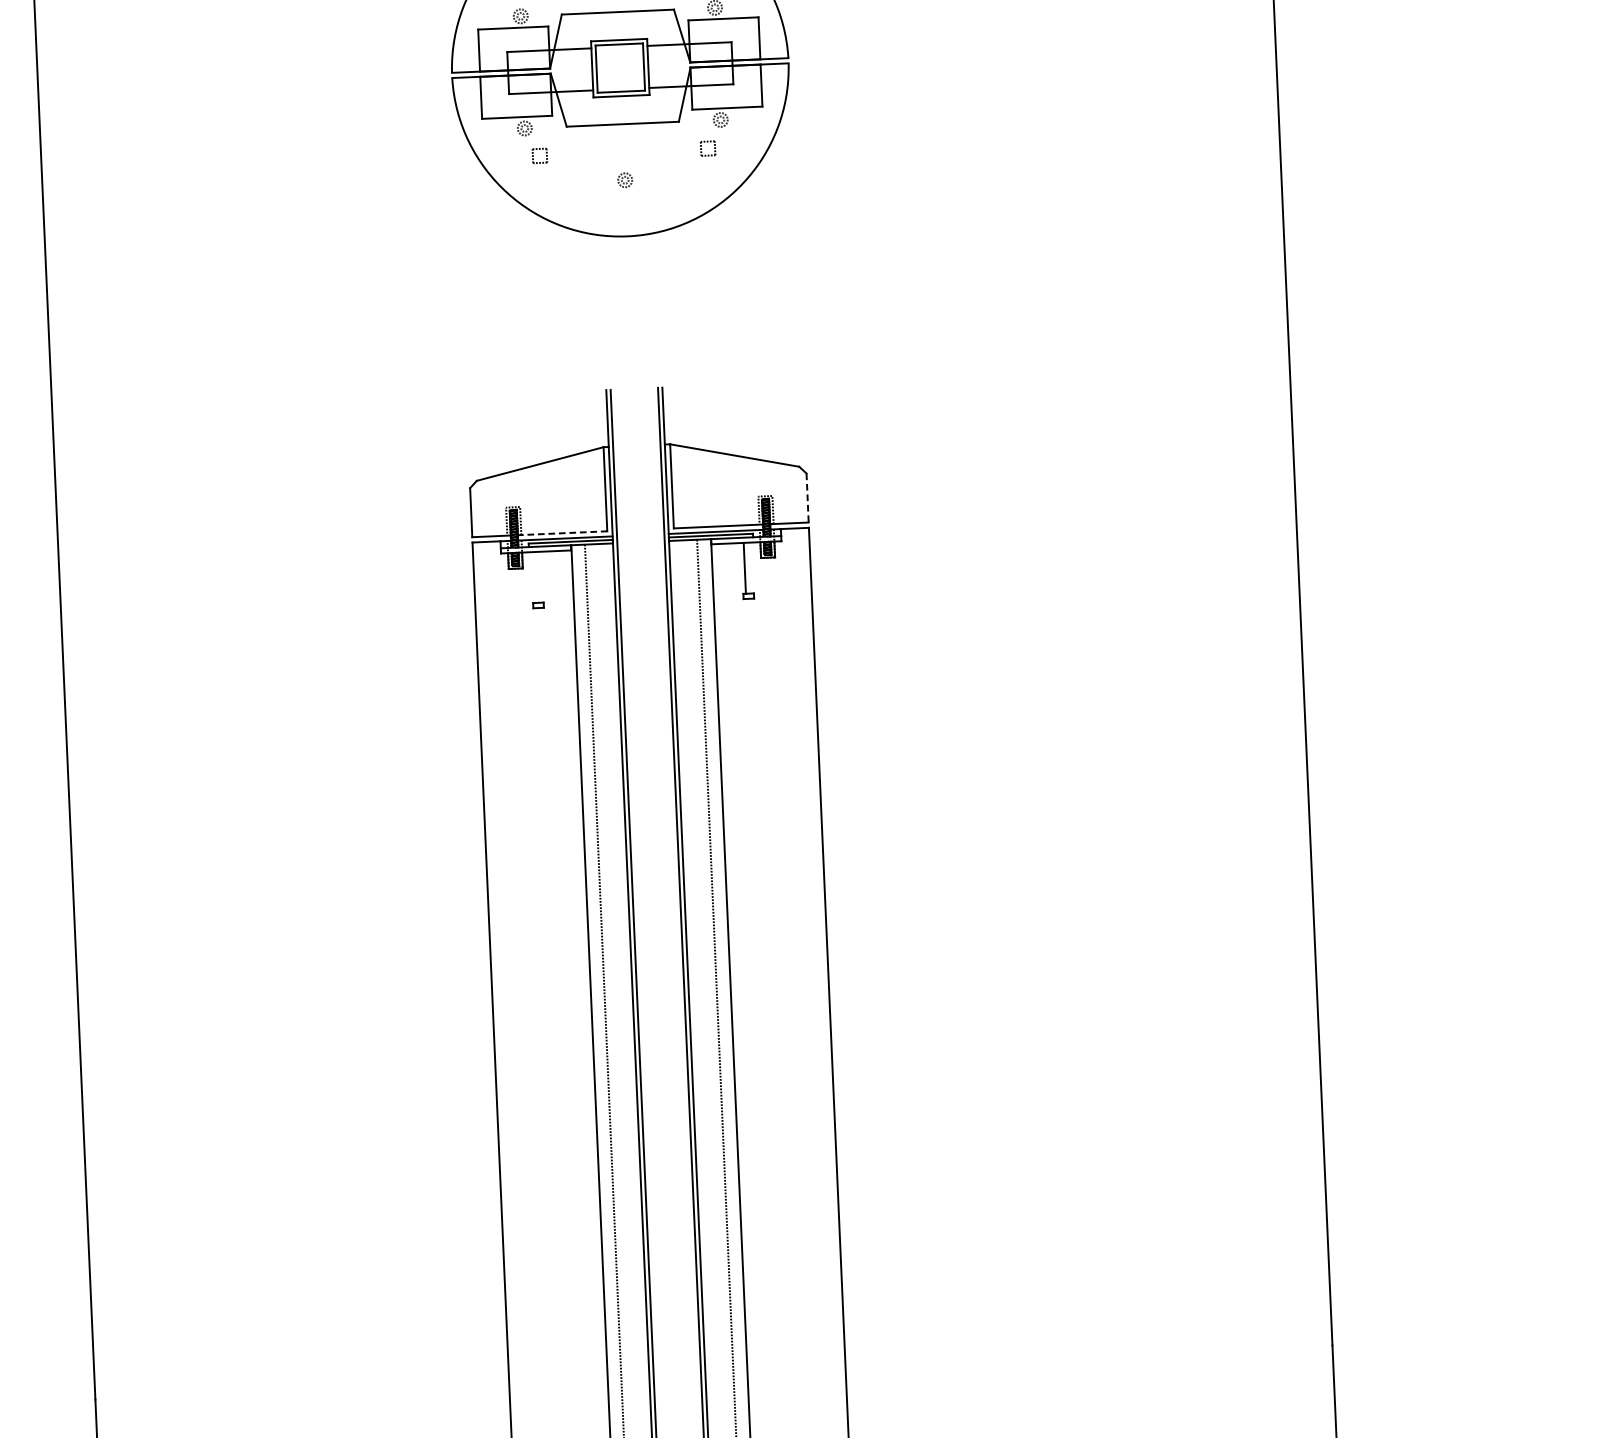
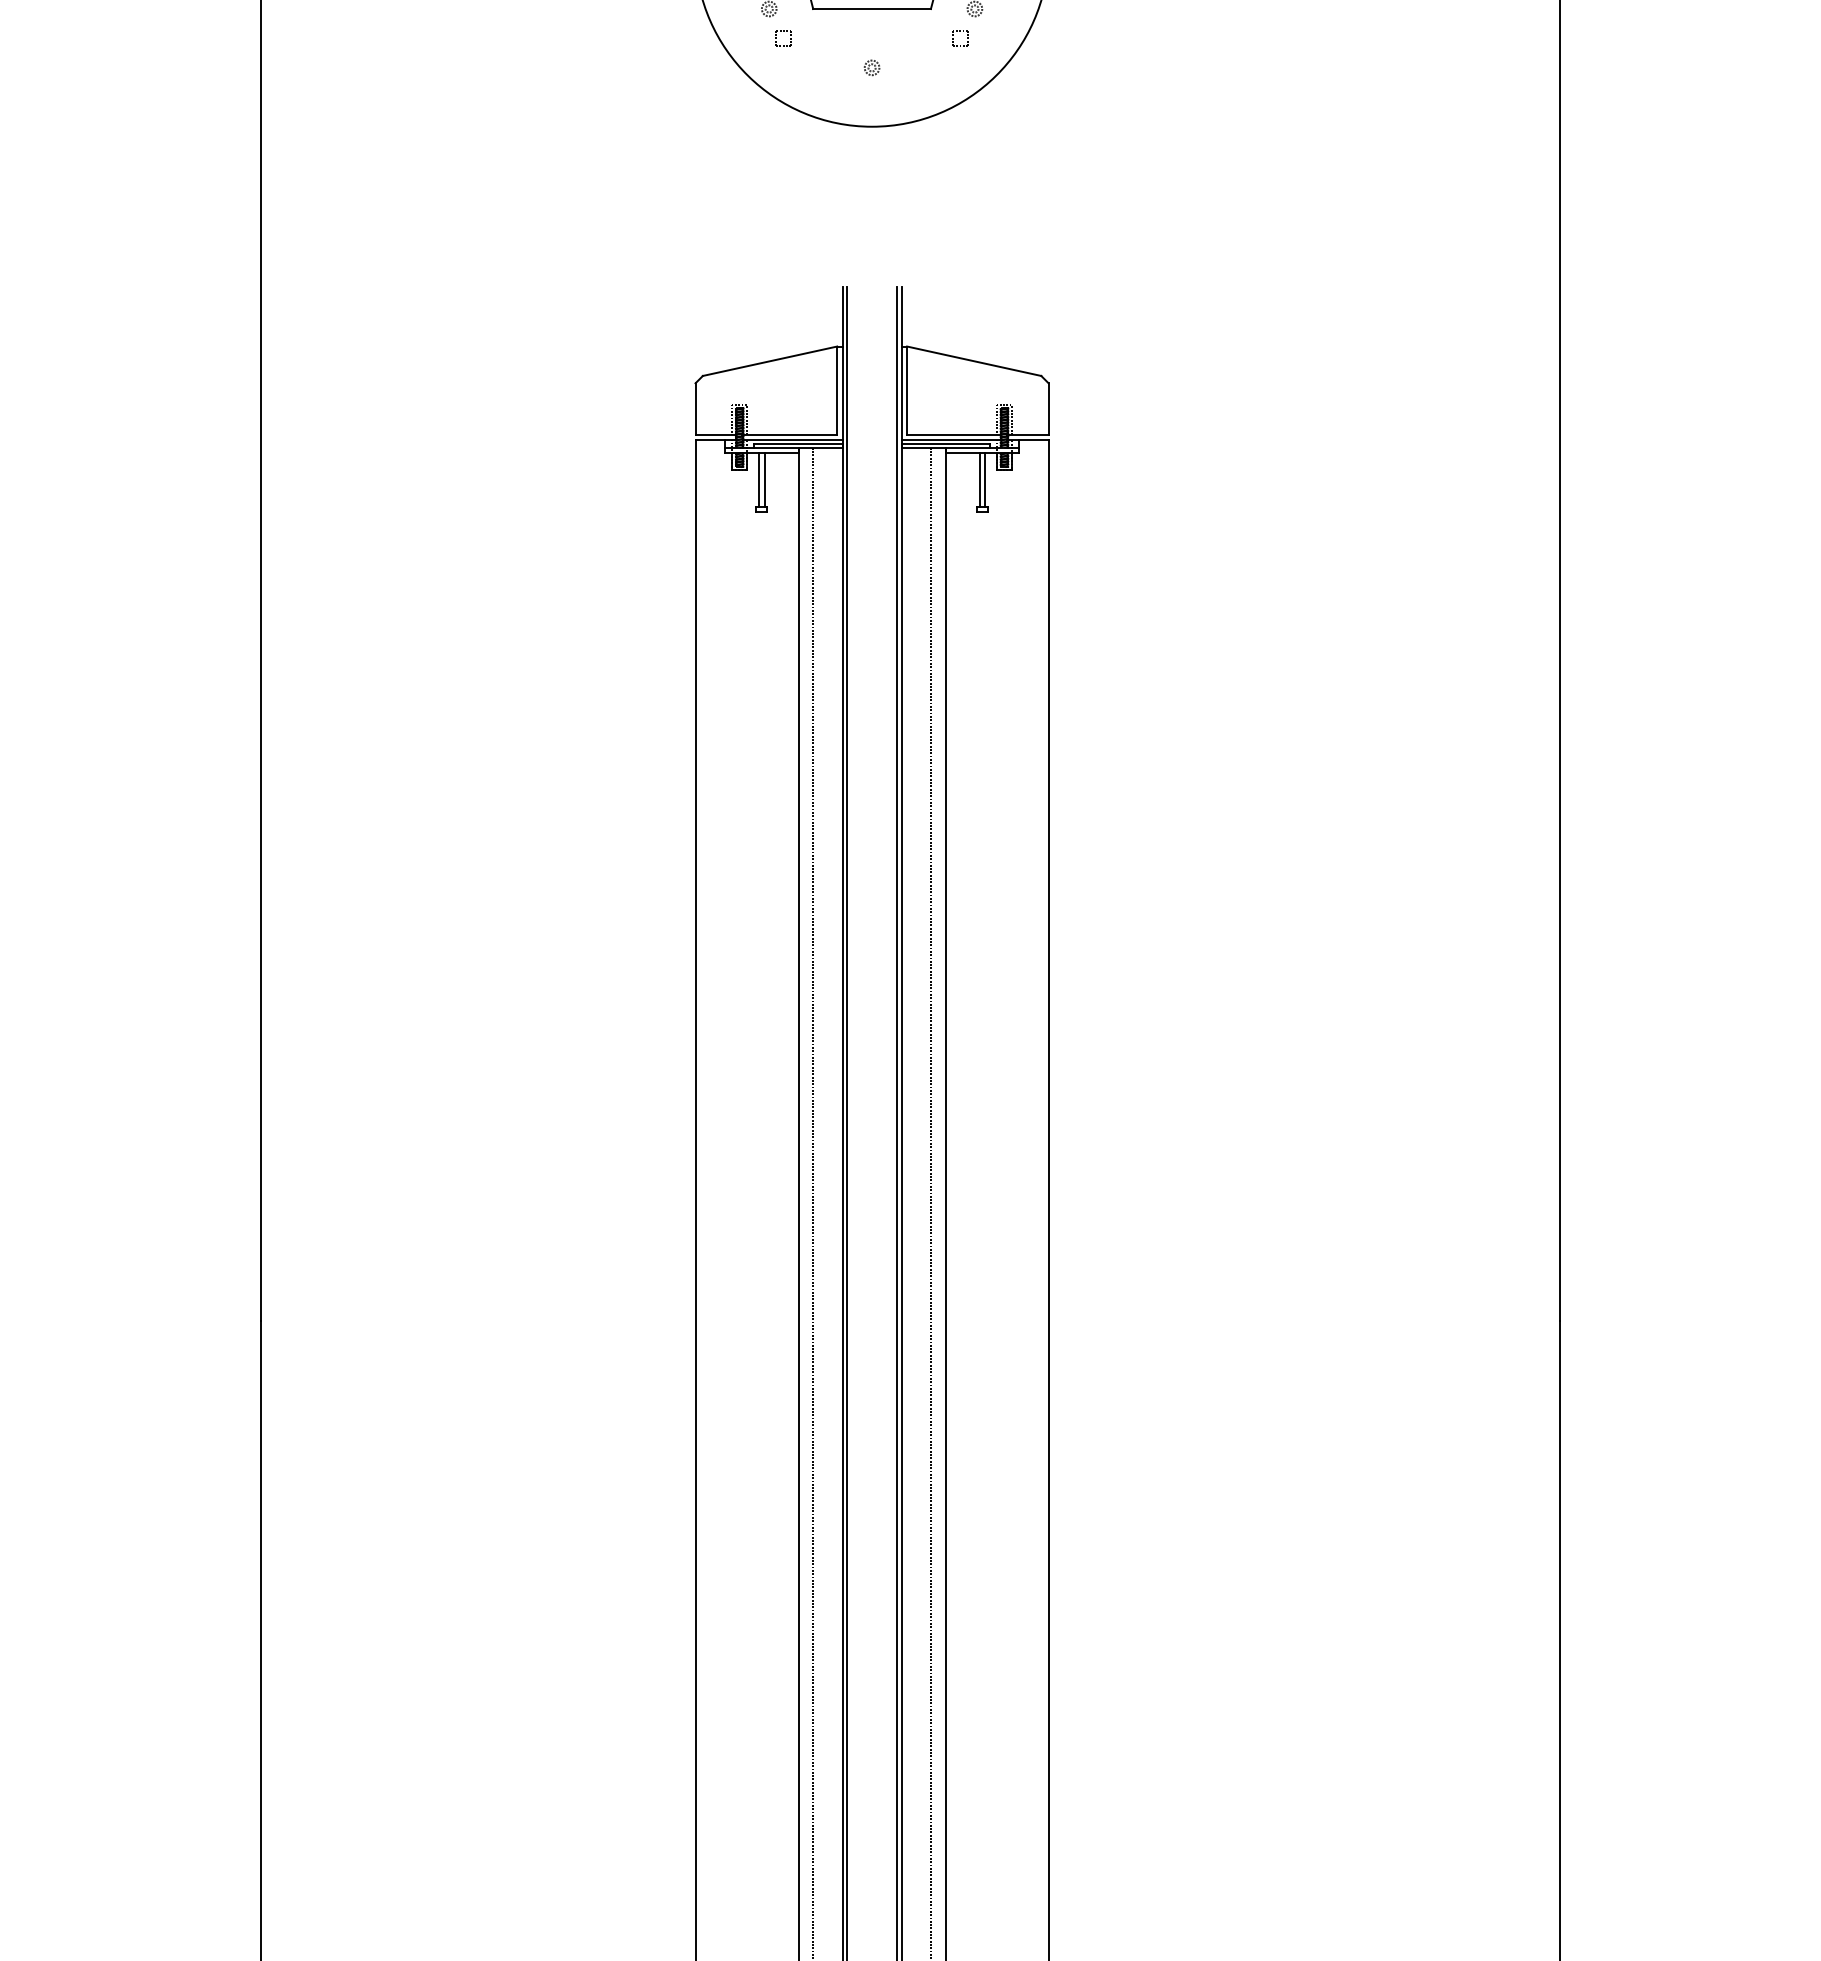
line: (807, 498) -> (1048, 409), dashed -> solid
line: (562, 532) -> (790, 434), dashed -> solid
line: (750, 567) -> (985, 479), added
line: (539, 576) -> (764, 479), added
line: (534, 577) -> (758, 479), added

